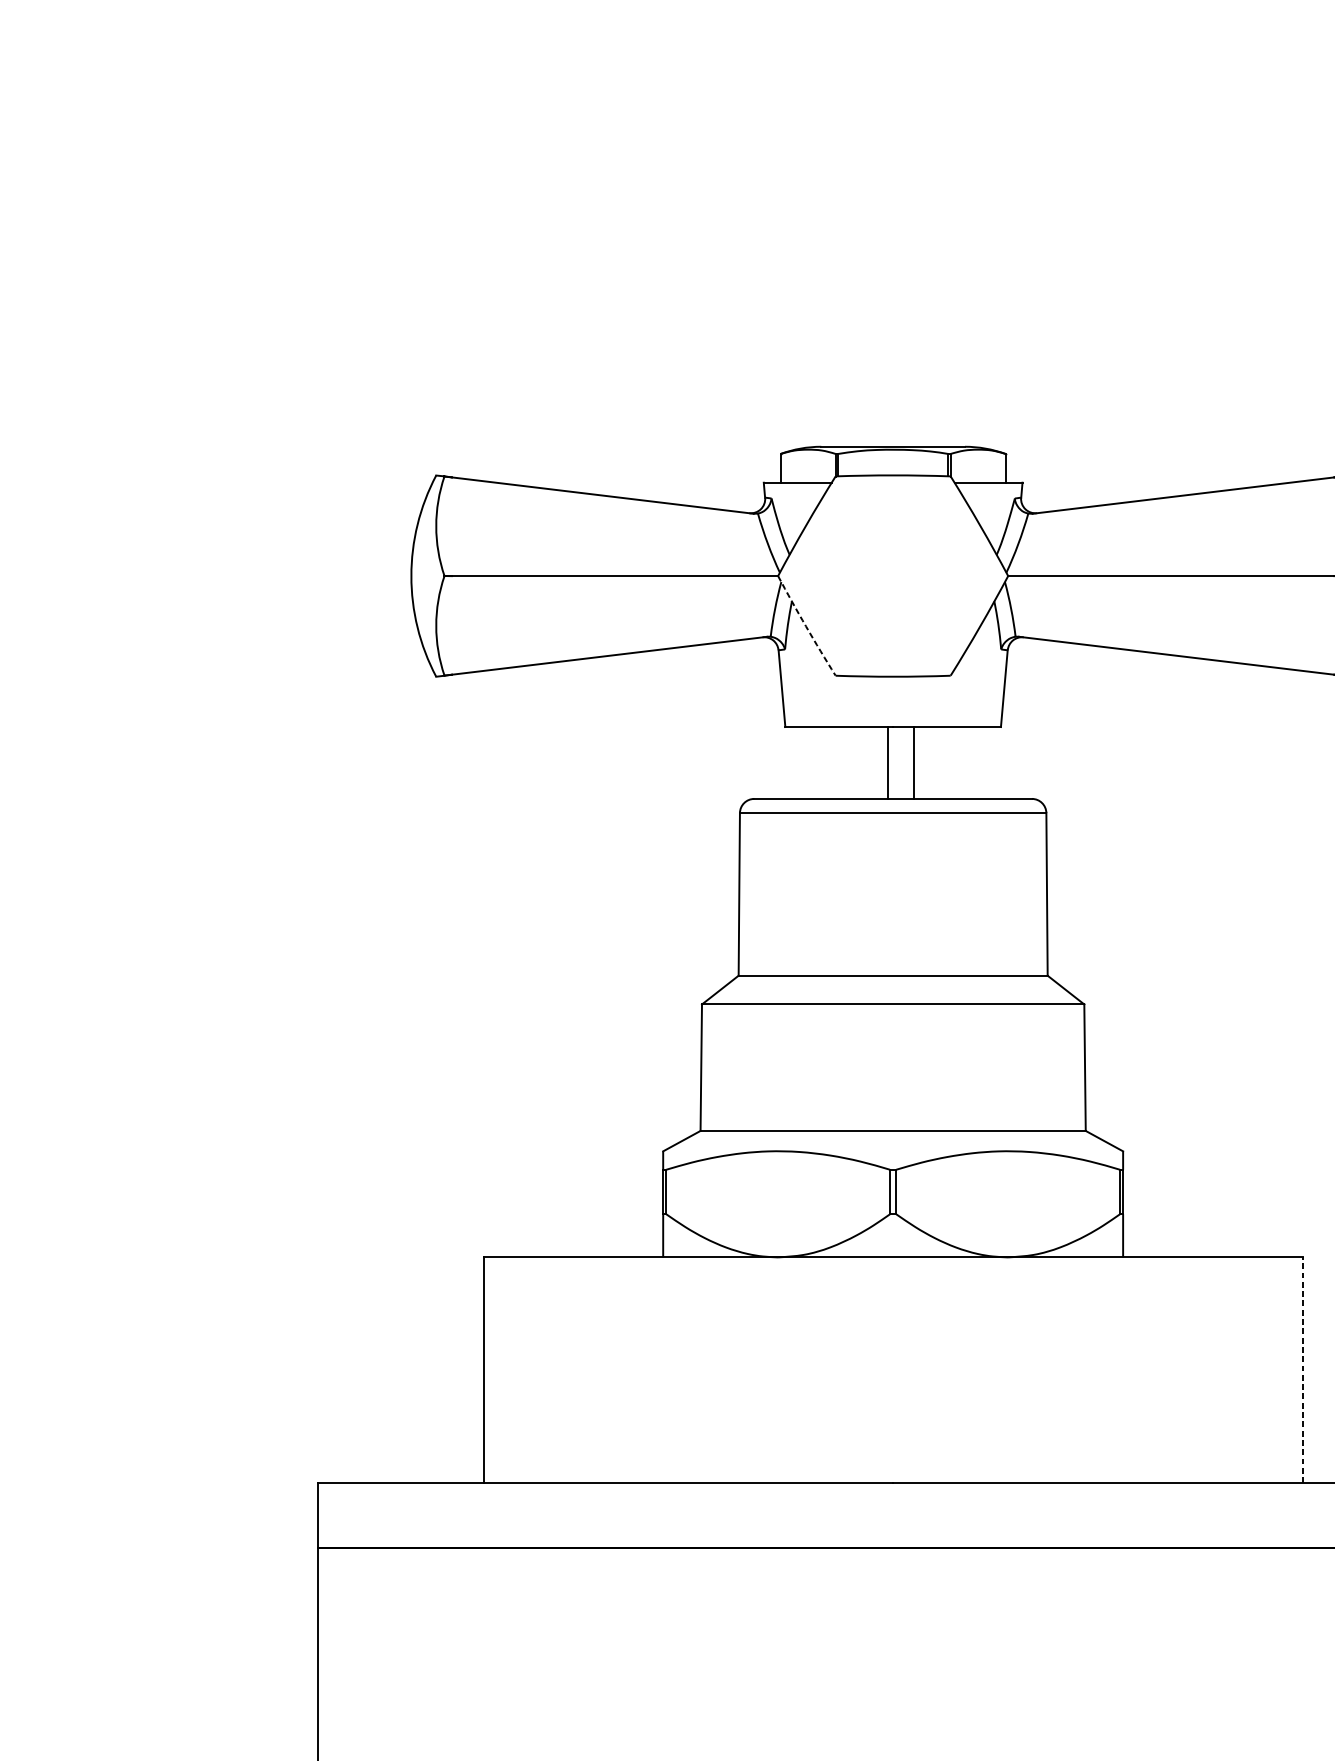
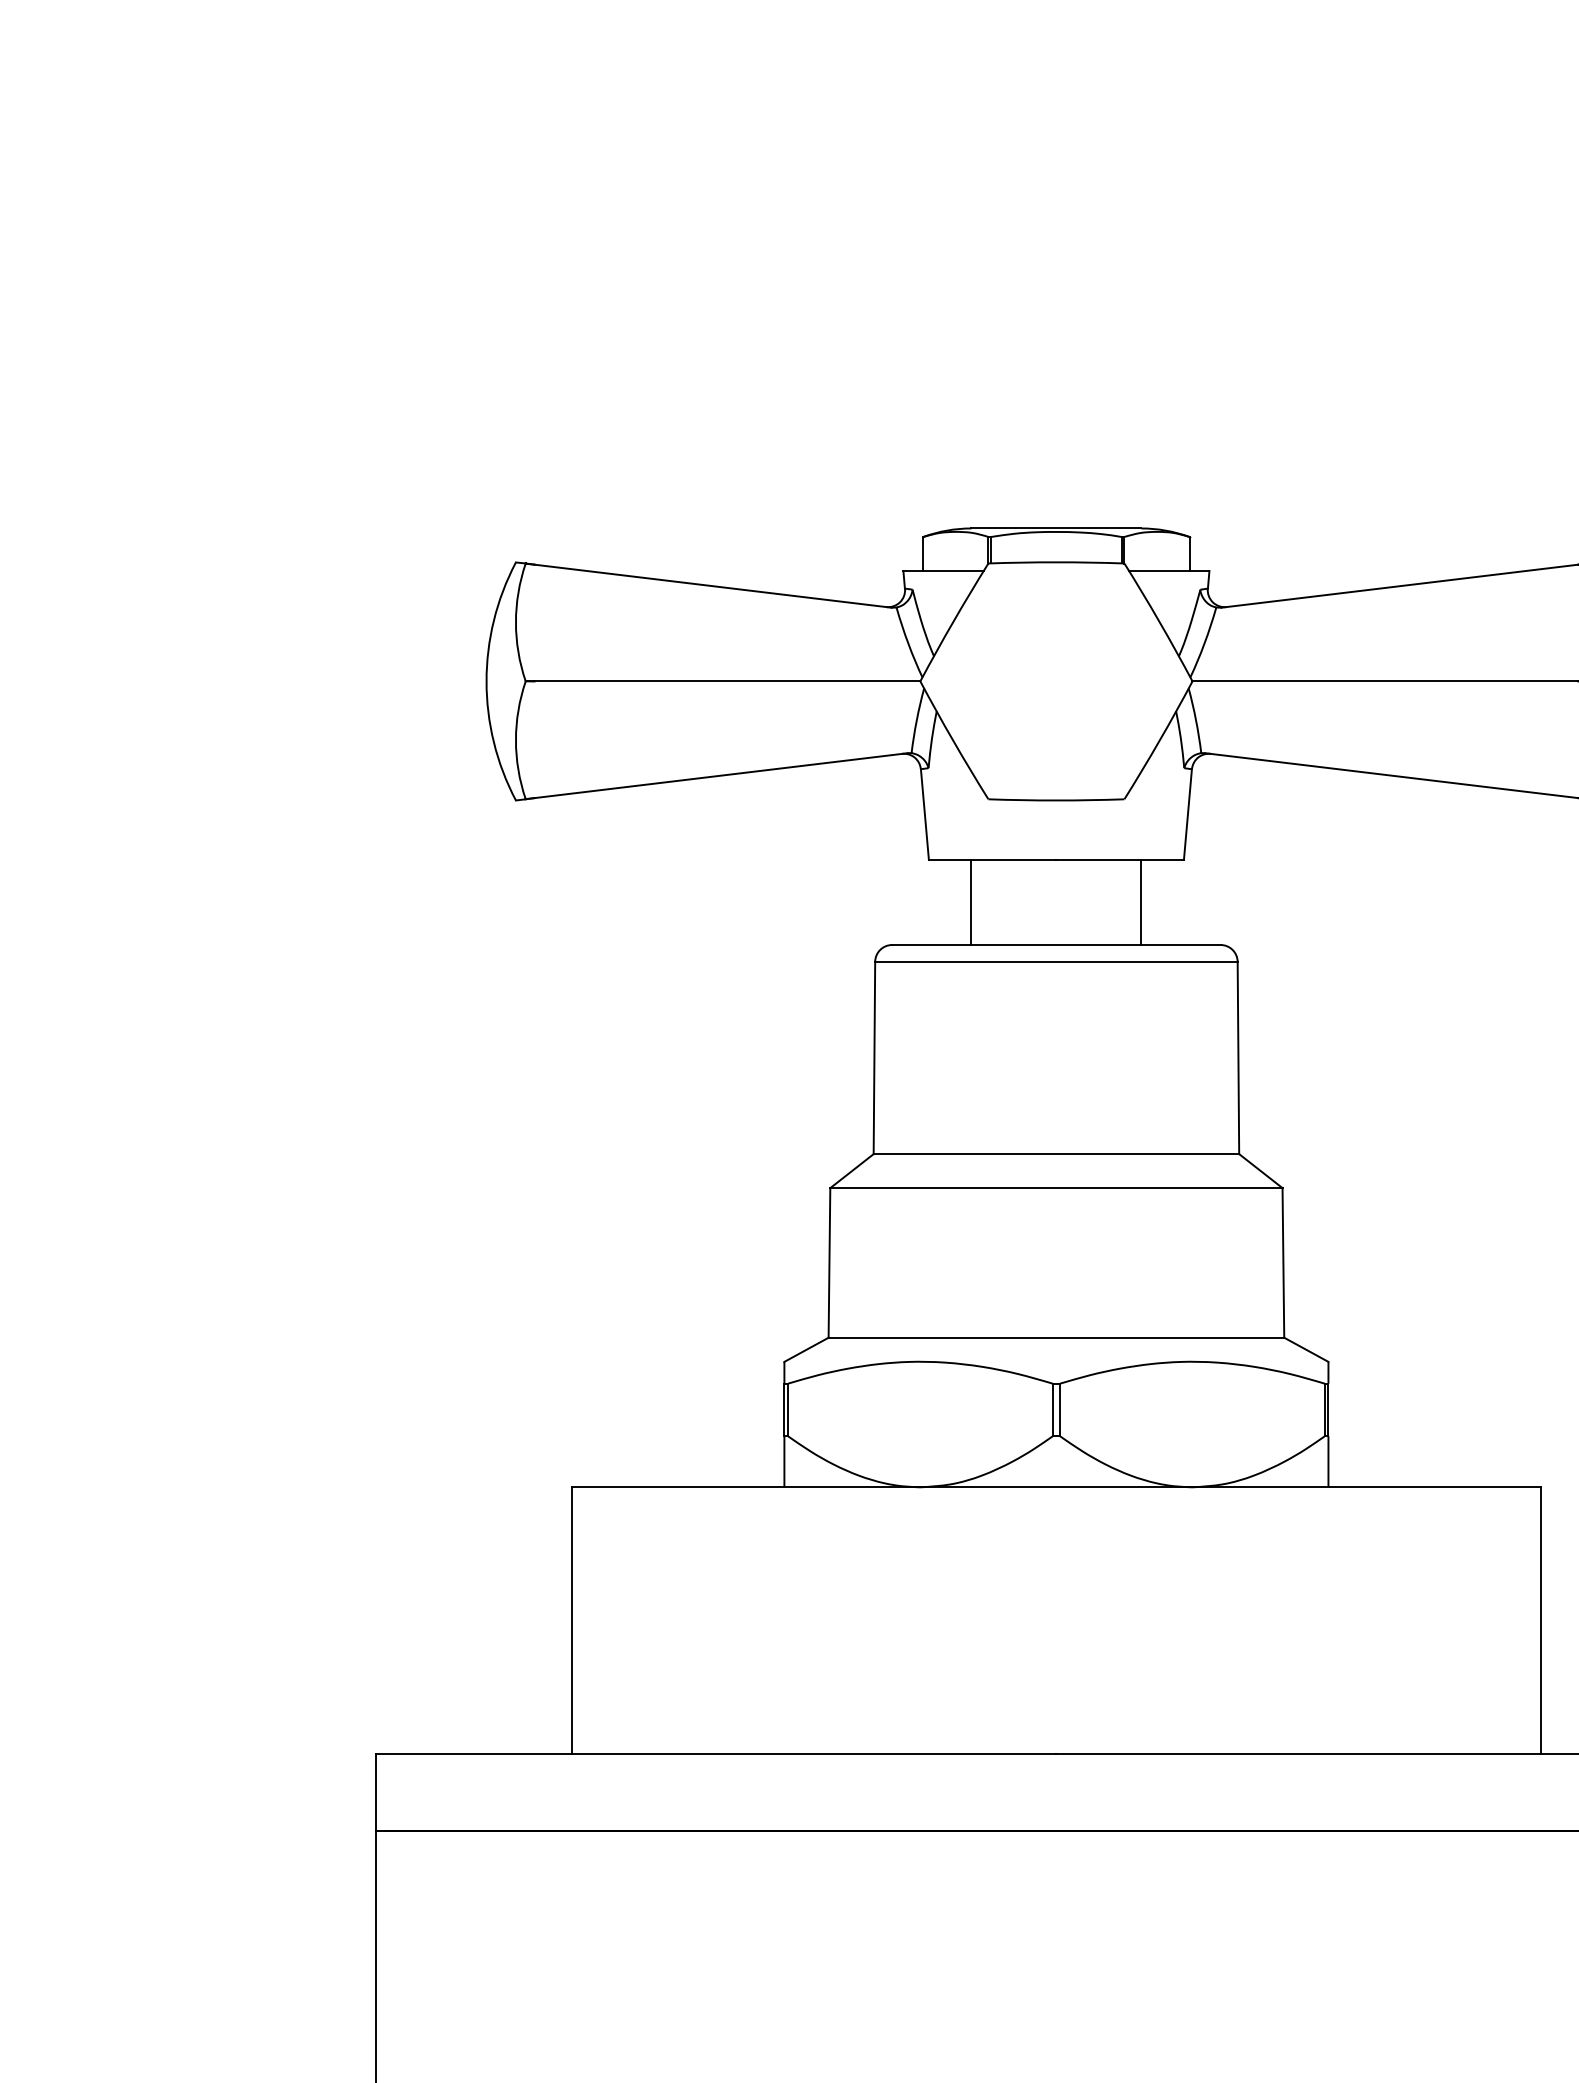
arc: (806, 626) -> (953, 740), dashed -> solid
line: (888, 762) -> (971, 902), moved
line: (914, 762) -> (1141, 902), moved
line: (1302, 1369) -> (1540, 1620), dashed -> solid

